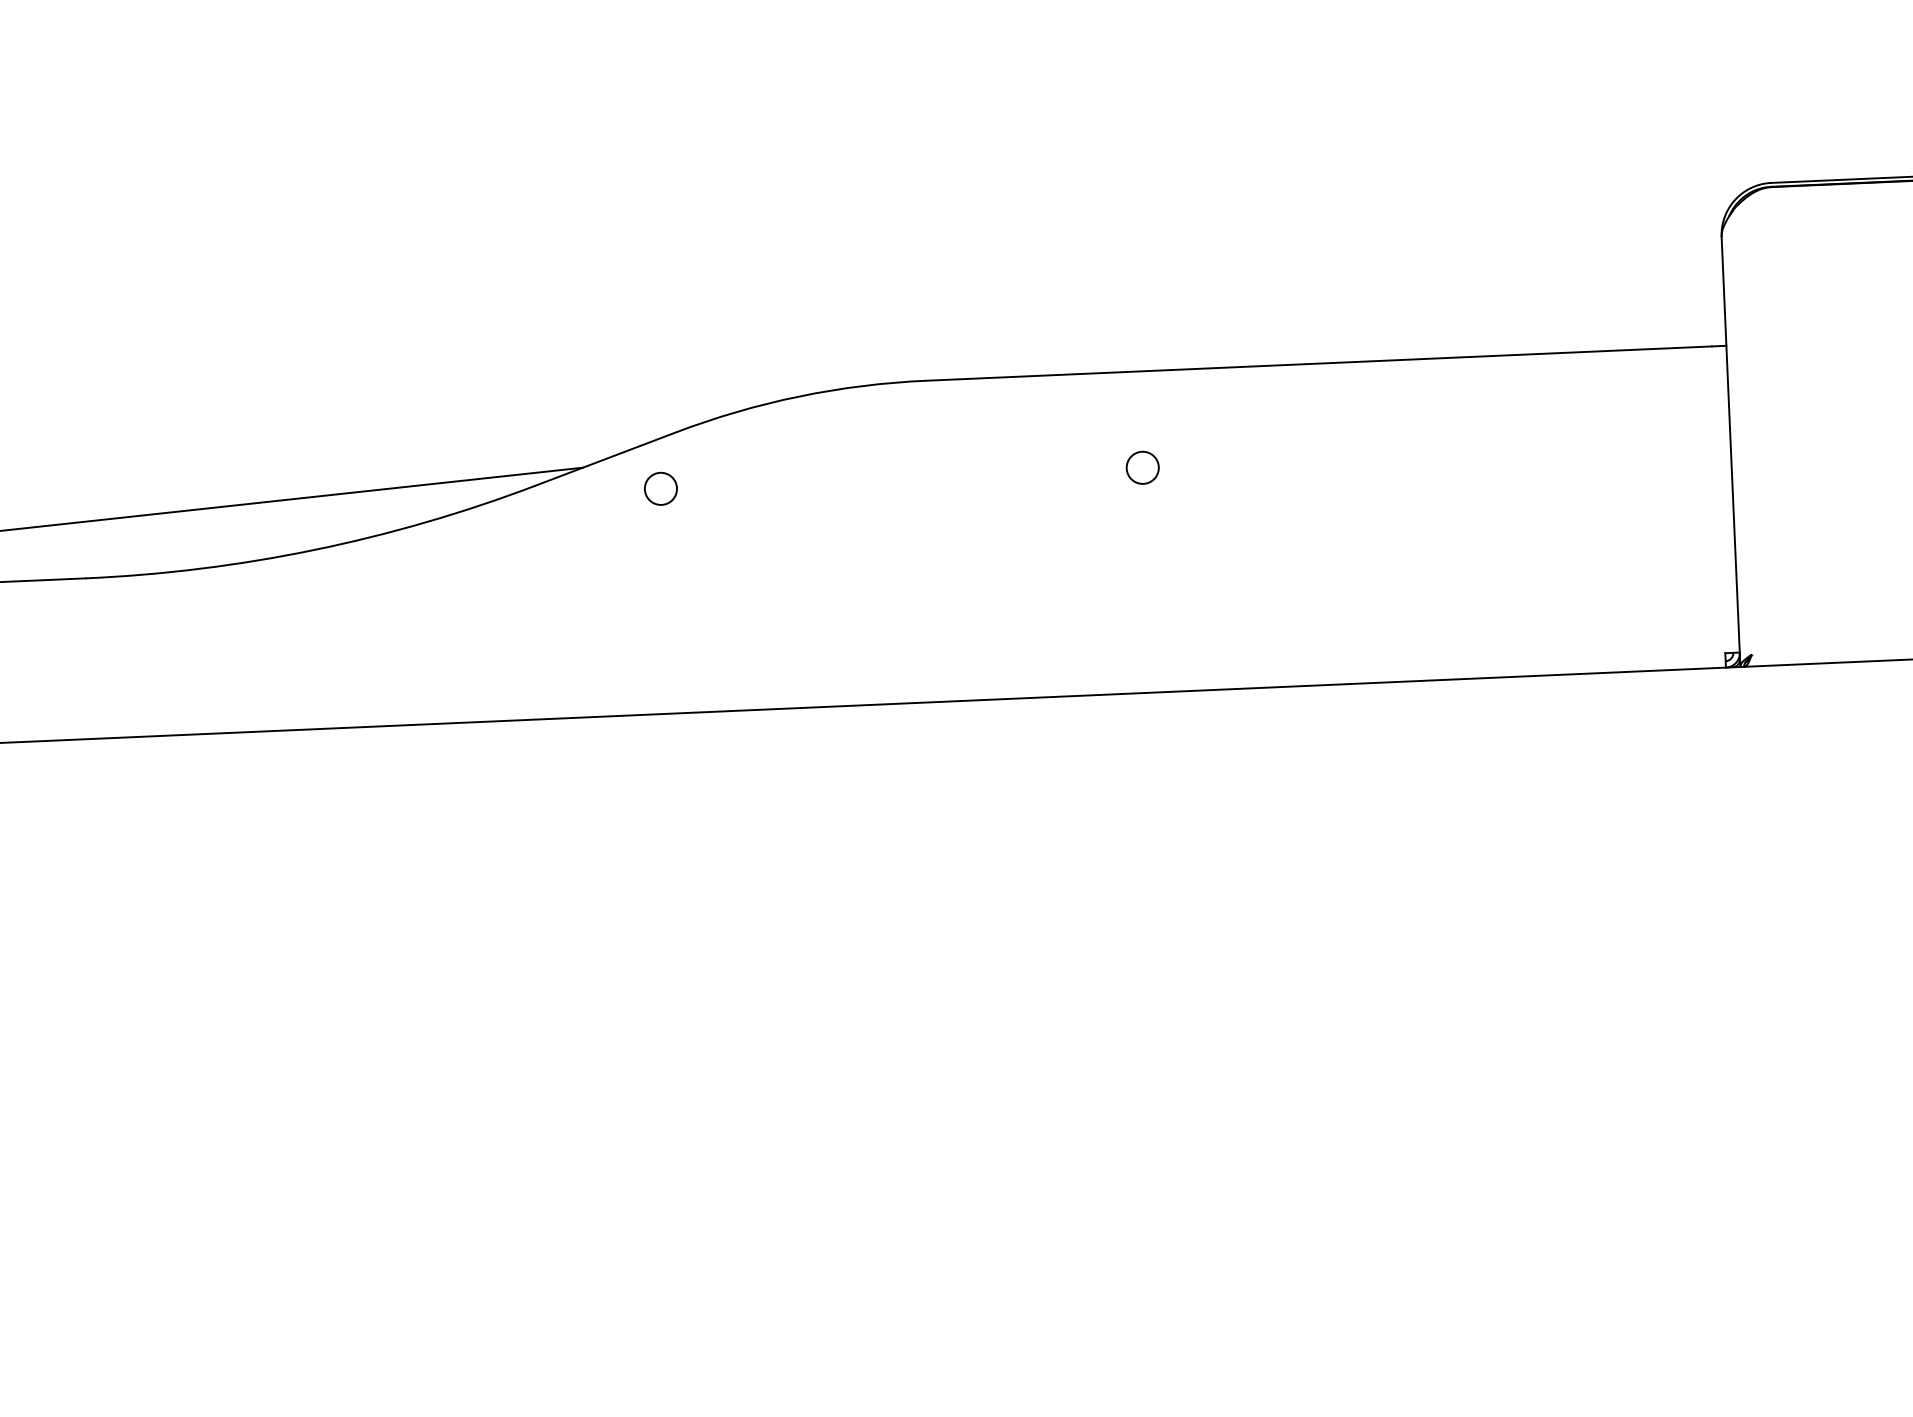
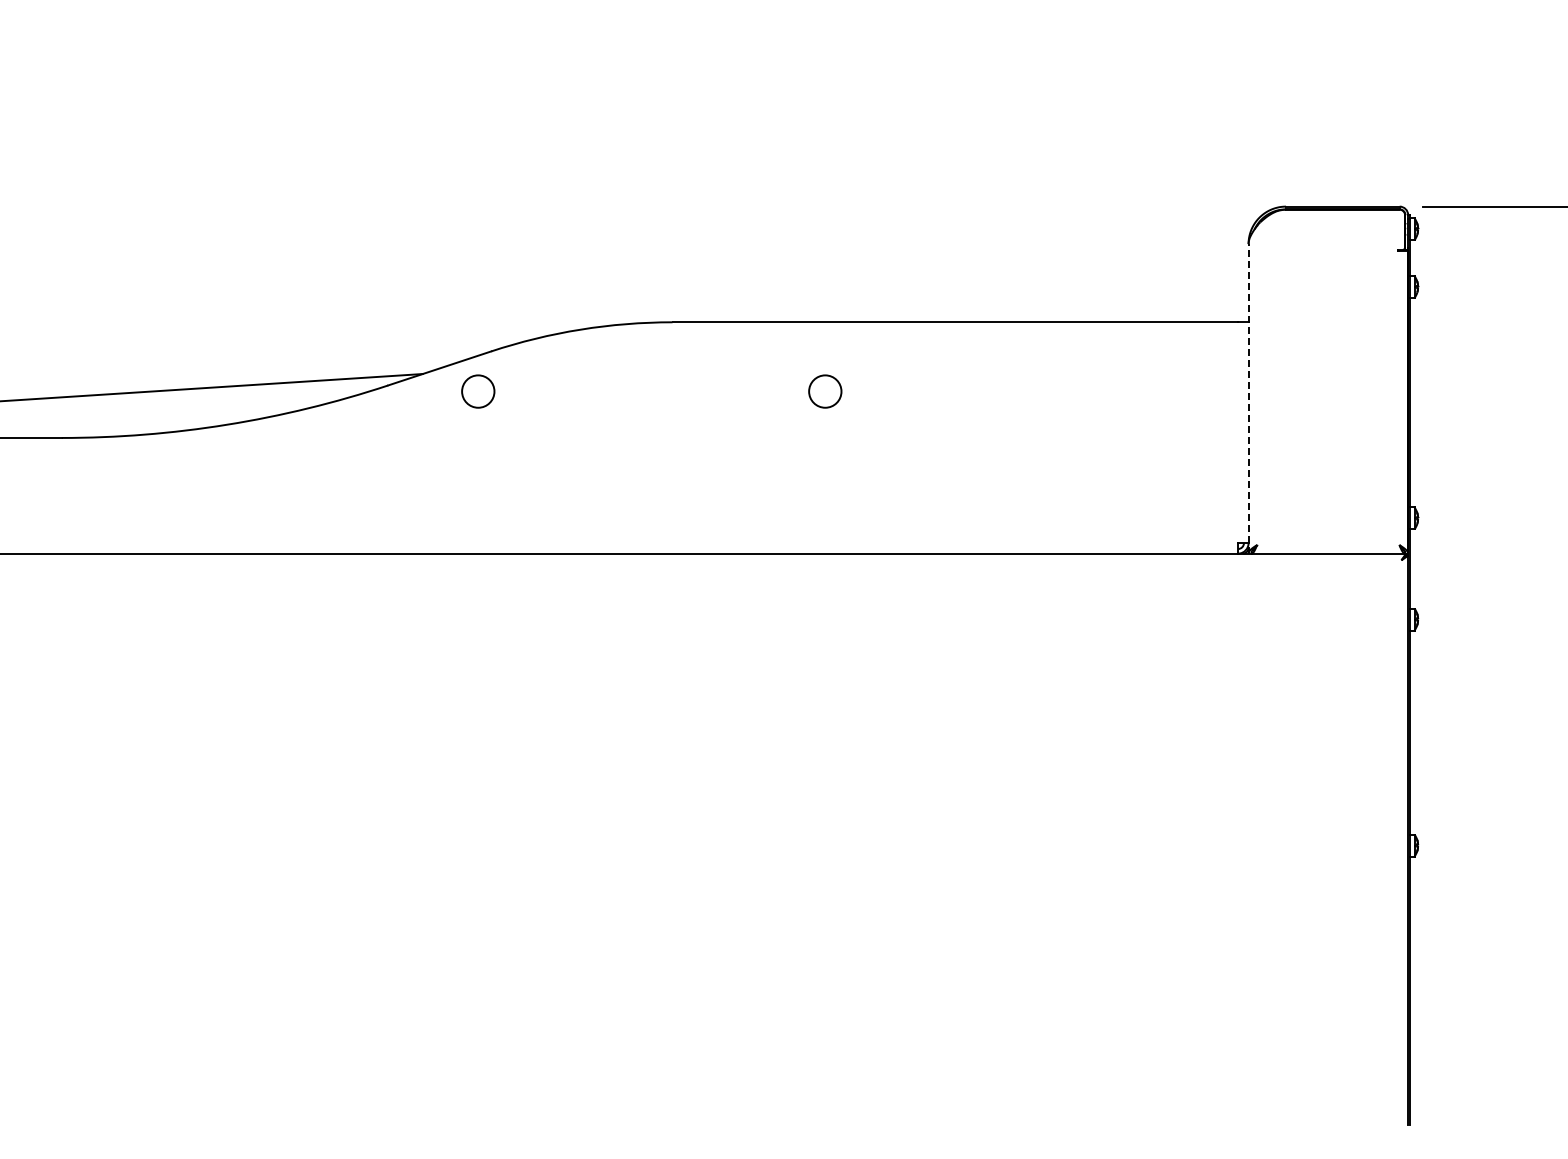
line: (1730, 451) -> (1248, 398), solid -> dashed
circle: (1141, 467) -> (824, 391), size x1.4
circle: (659, 488) -> (477, 391), size x1.4

